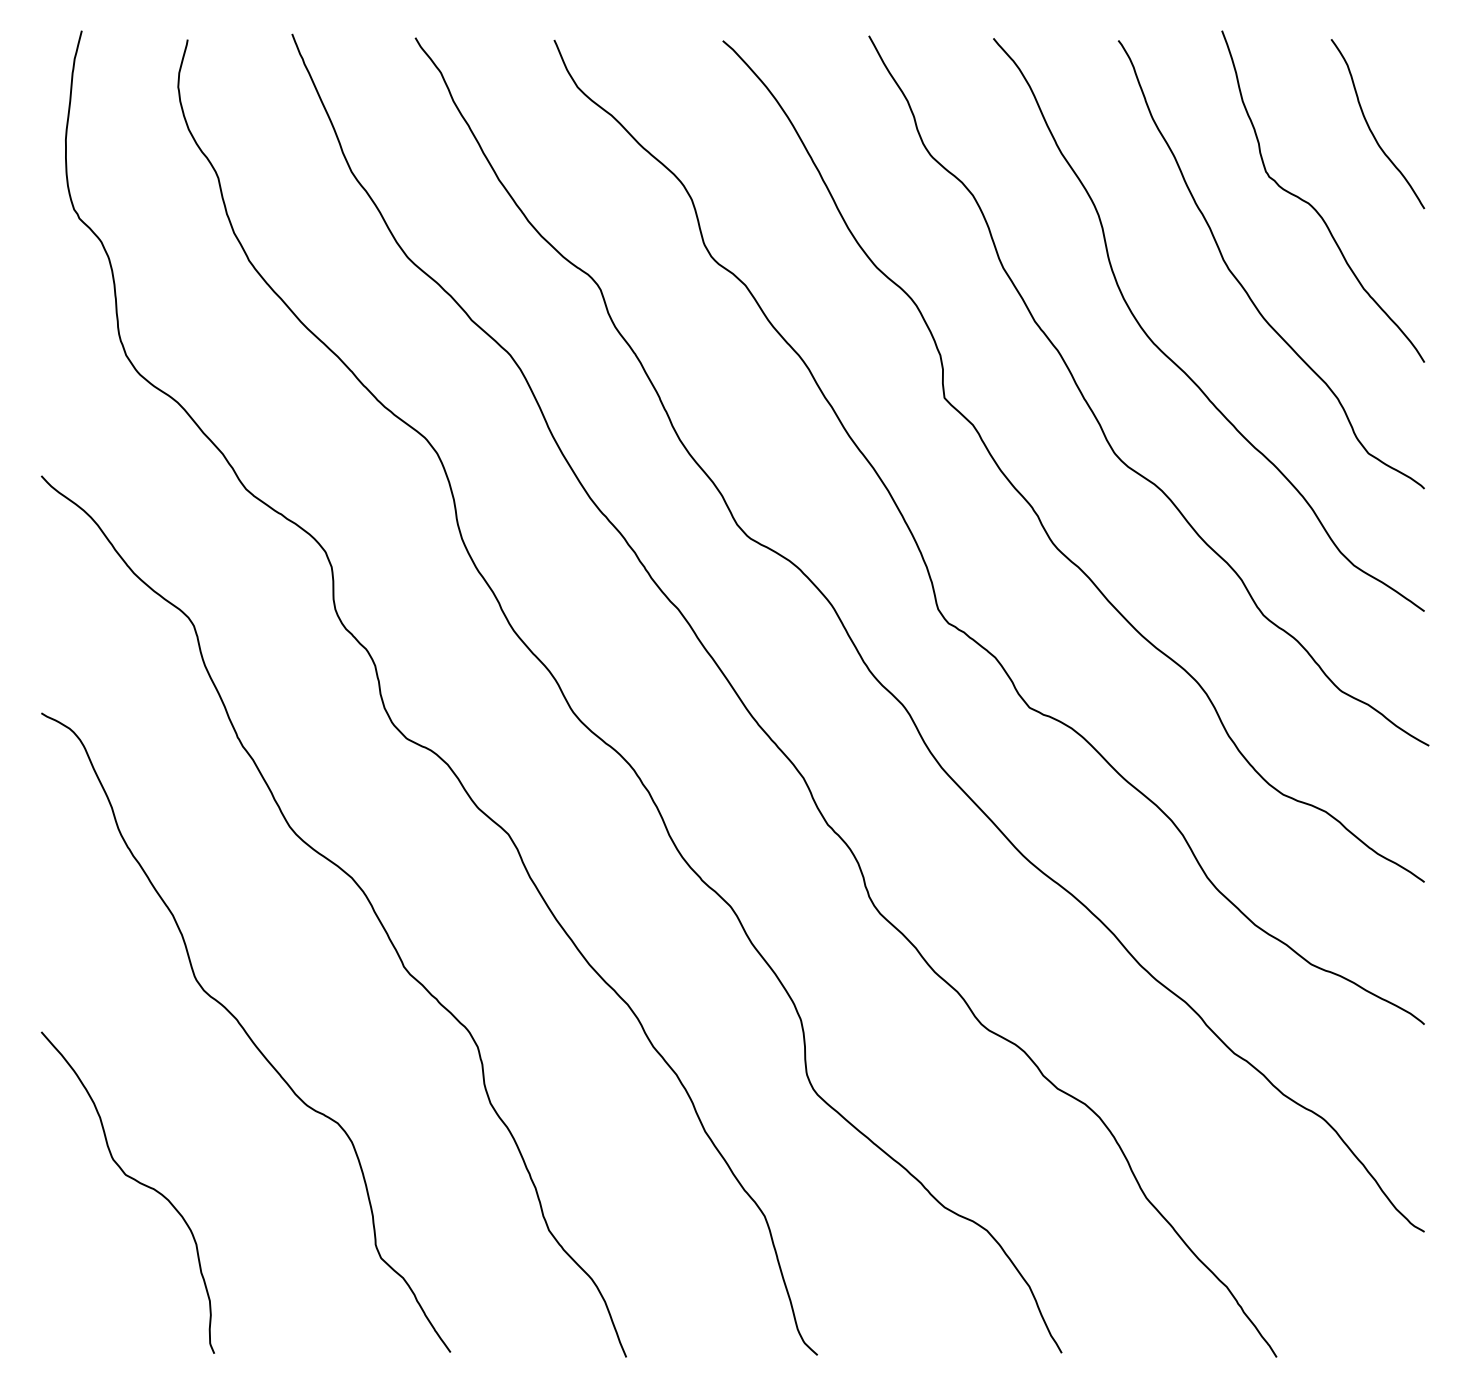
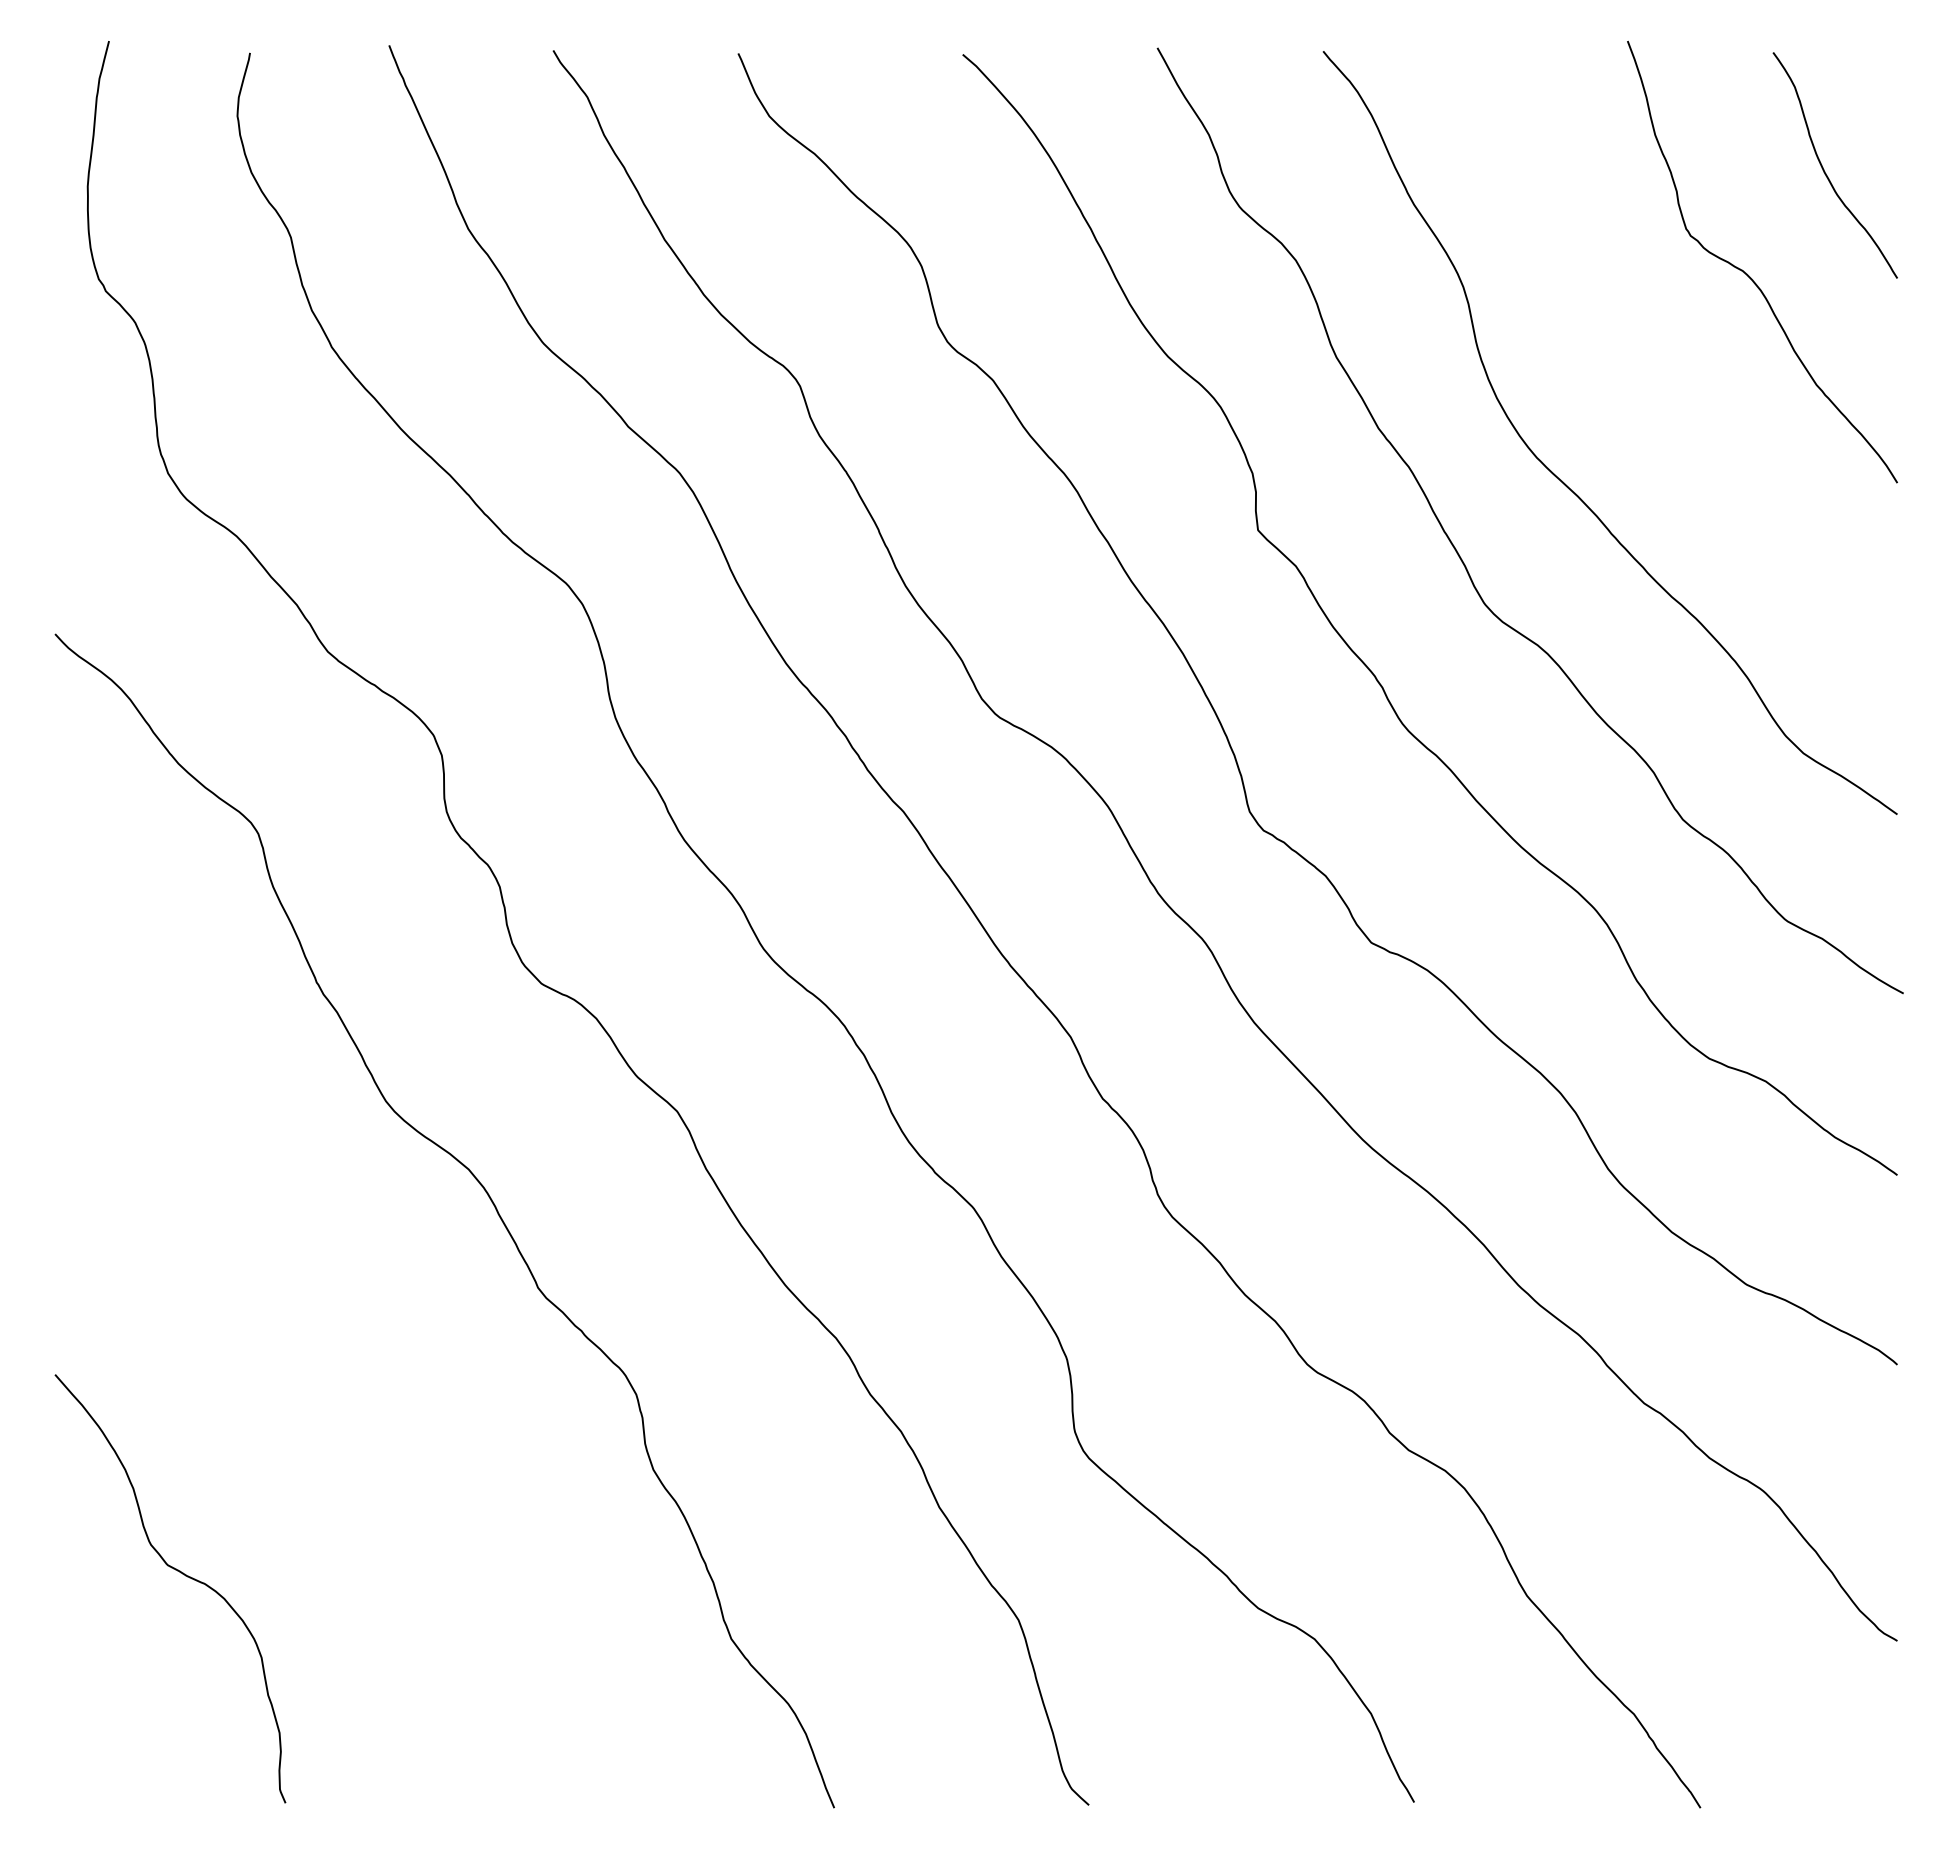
curve: (1242, 284) -> (1654, 379), removed
curve: (245, 1032) -> (327, 1375), removed

